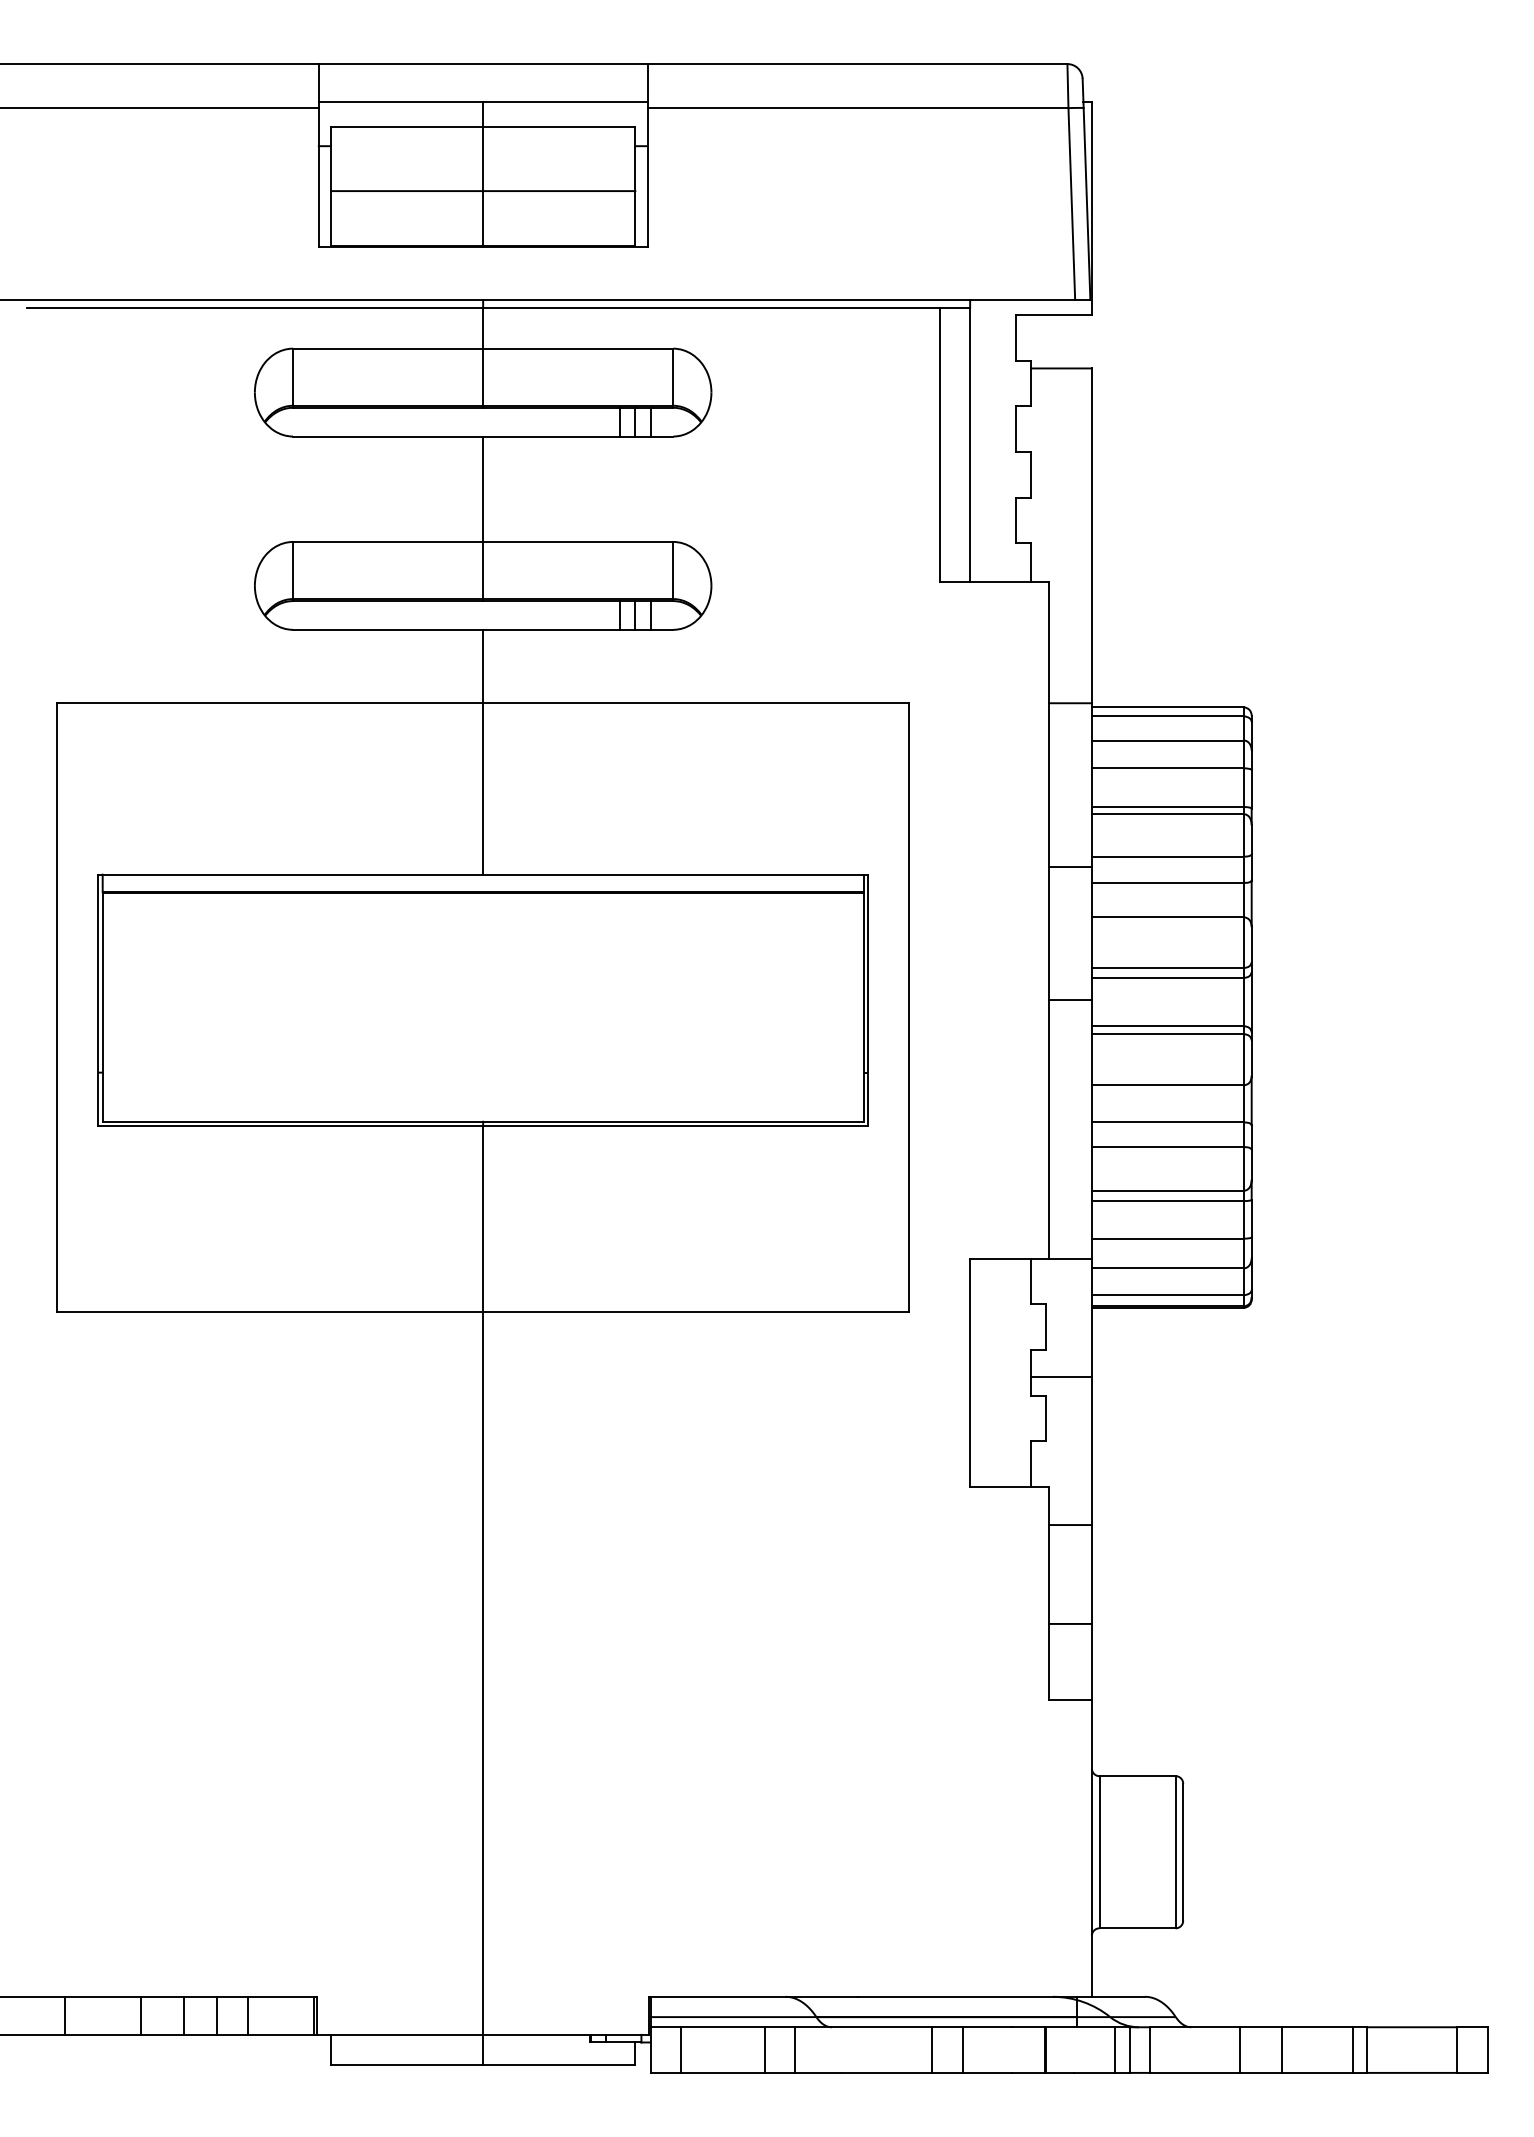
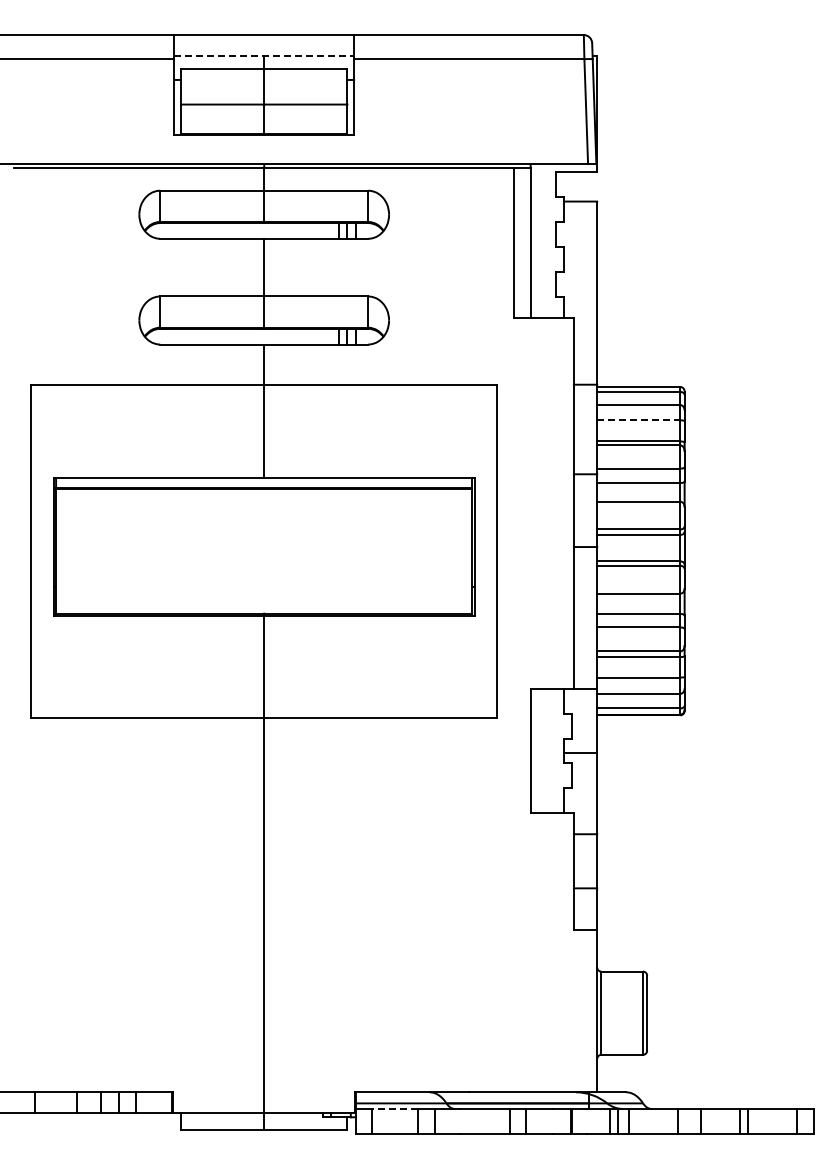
line: (483, 101) -> (264, 55), solid -> dashed
line: (1167, 768) -> (638, 420), solid -> dashed
line: (723, 2026) -> (395, 1108), solid -> dashed

